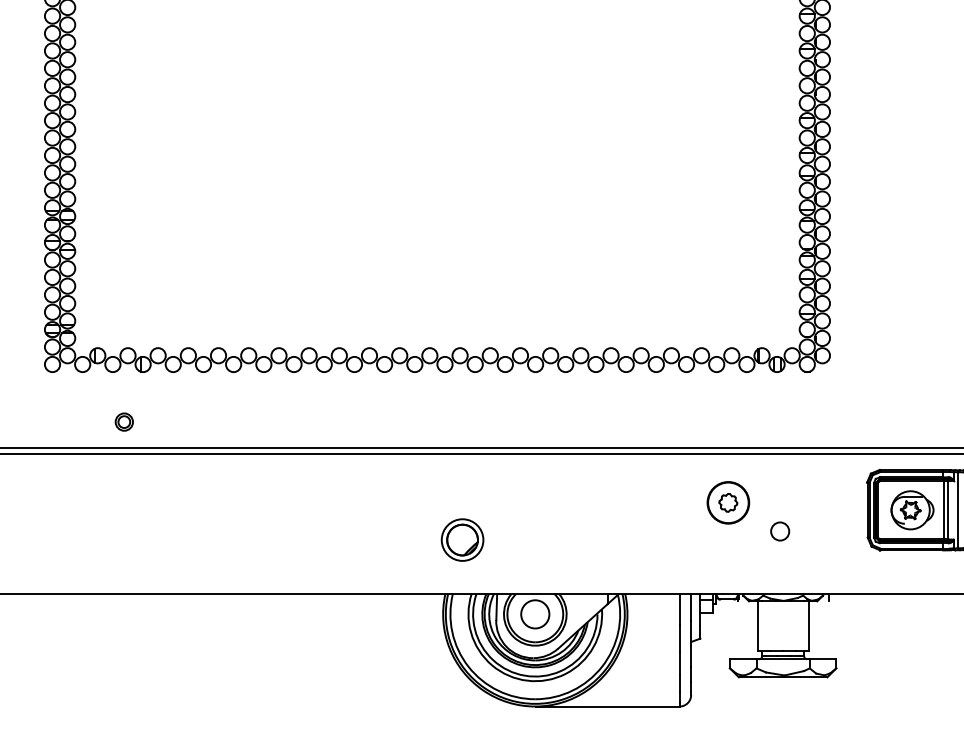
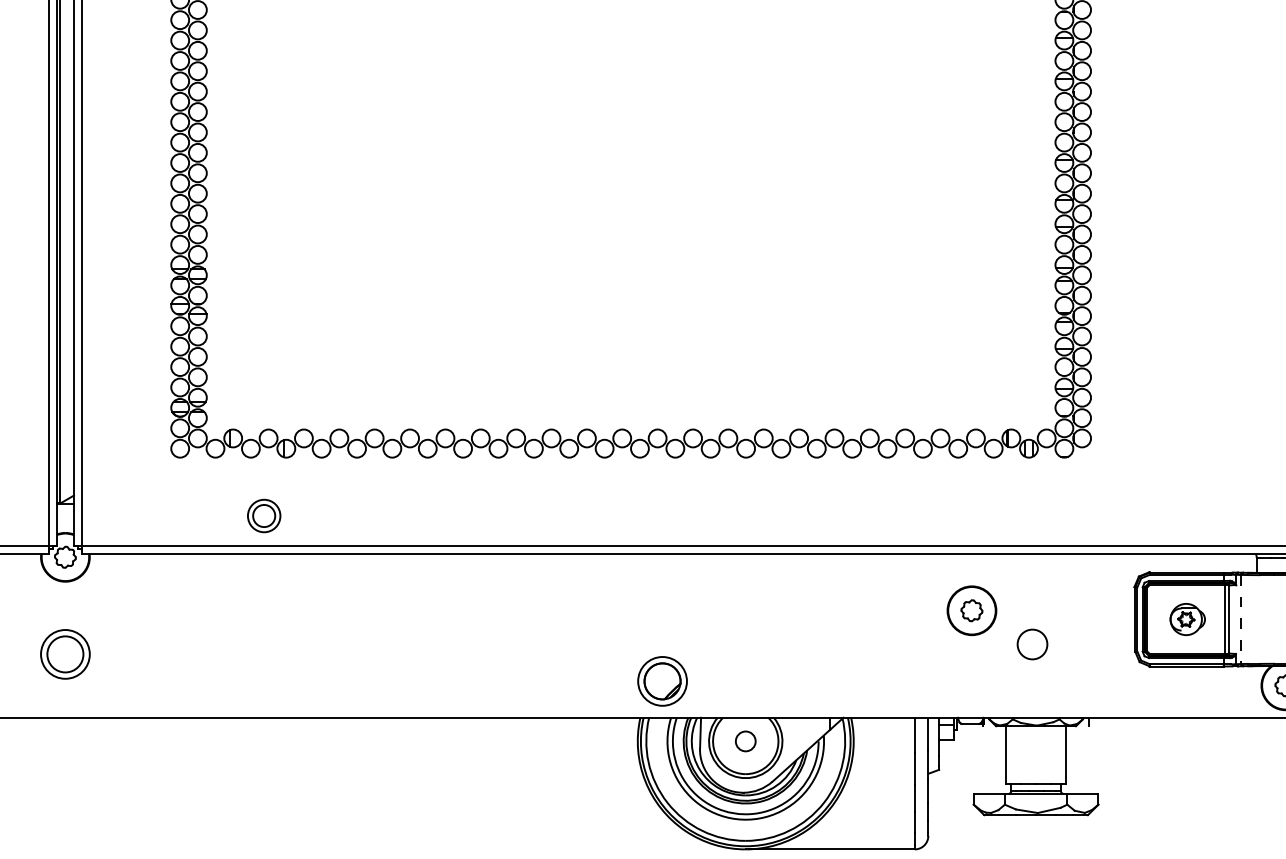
part: (124, 422) -> (264, 516), size x1.6
part: (912, 510) -> (1187, 619), size x0.7
line: (958, 510) -> (1241, 619), solid -> dashed
circle: (780, 530) -> (1032, 643), size x1.4
part: (462, 540) -> (662, 681), moved
circle: (535, 613) -> (745, 740), size x0.6

